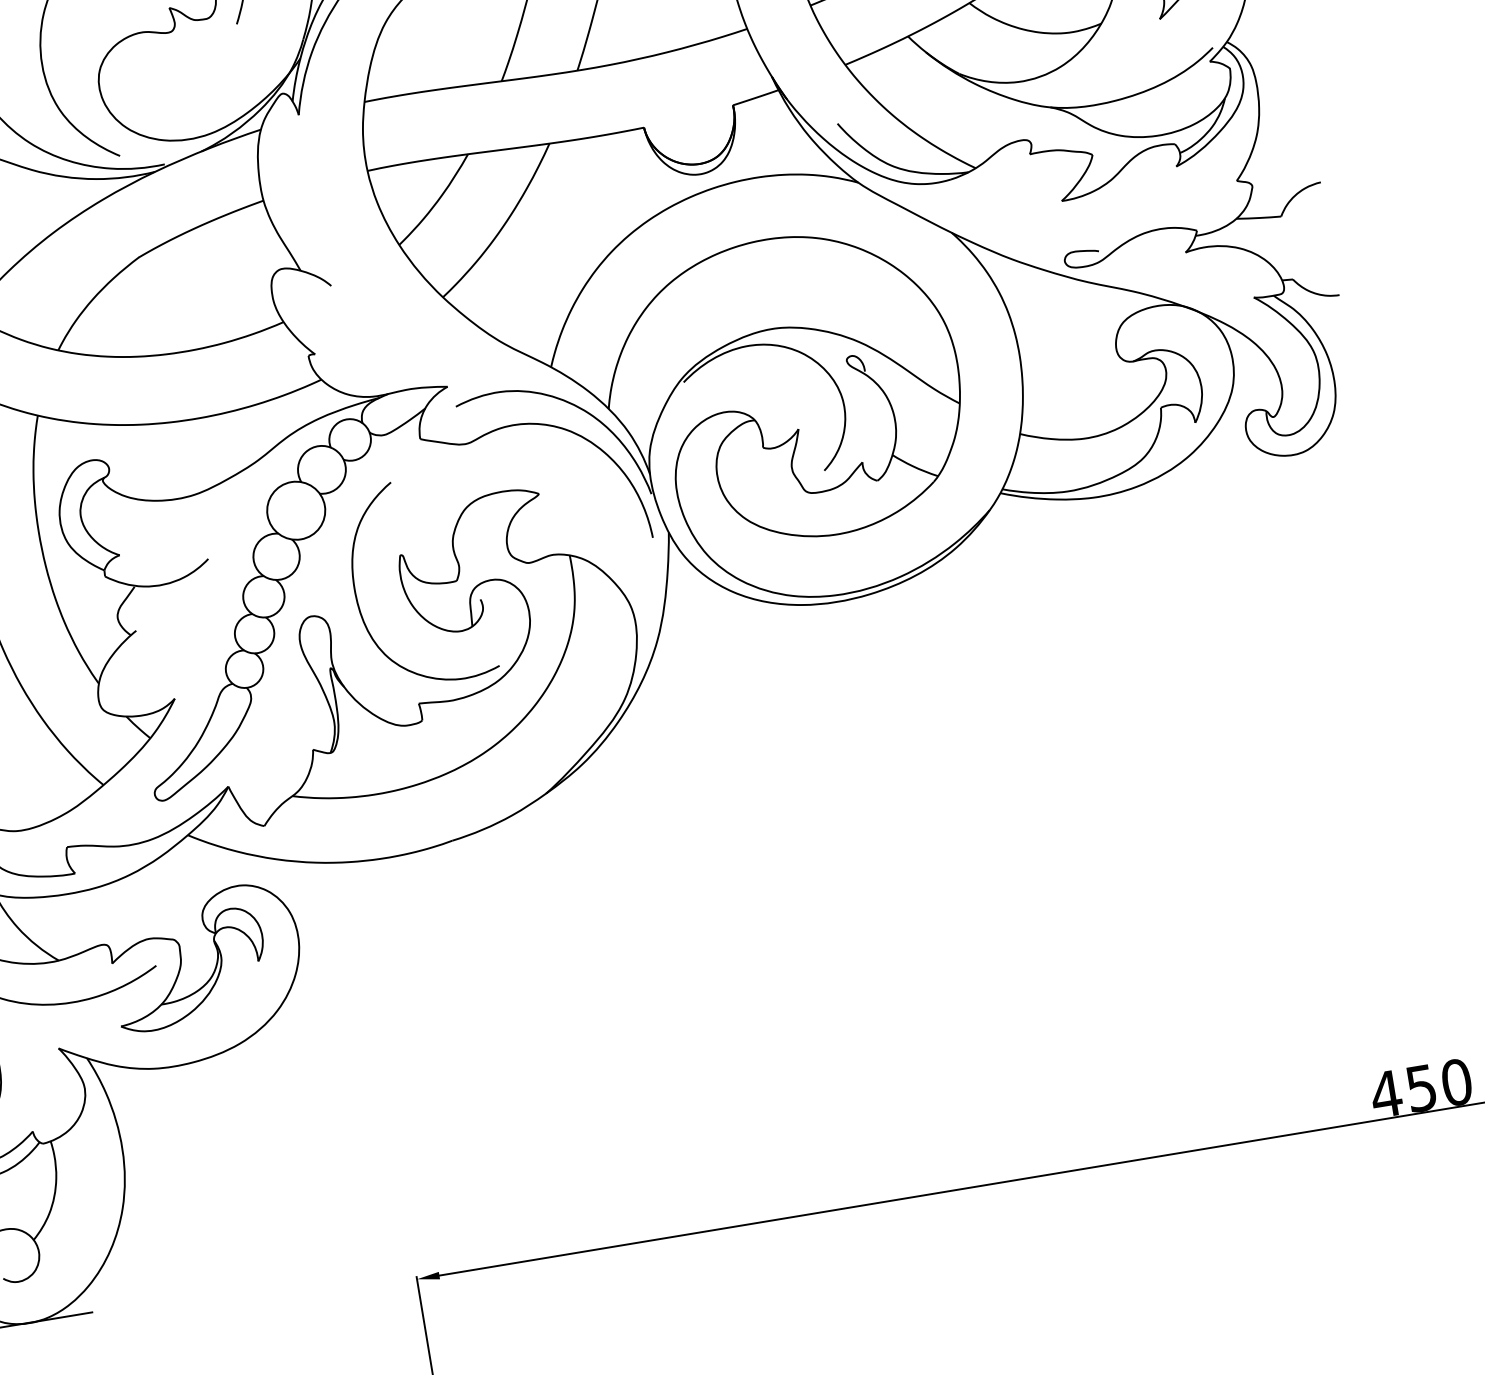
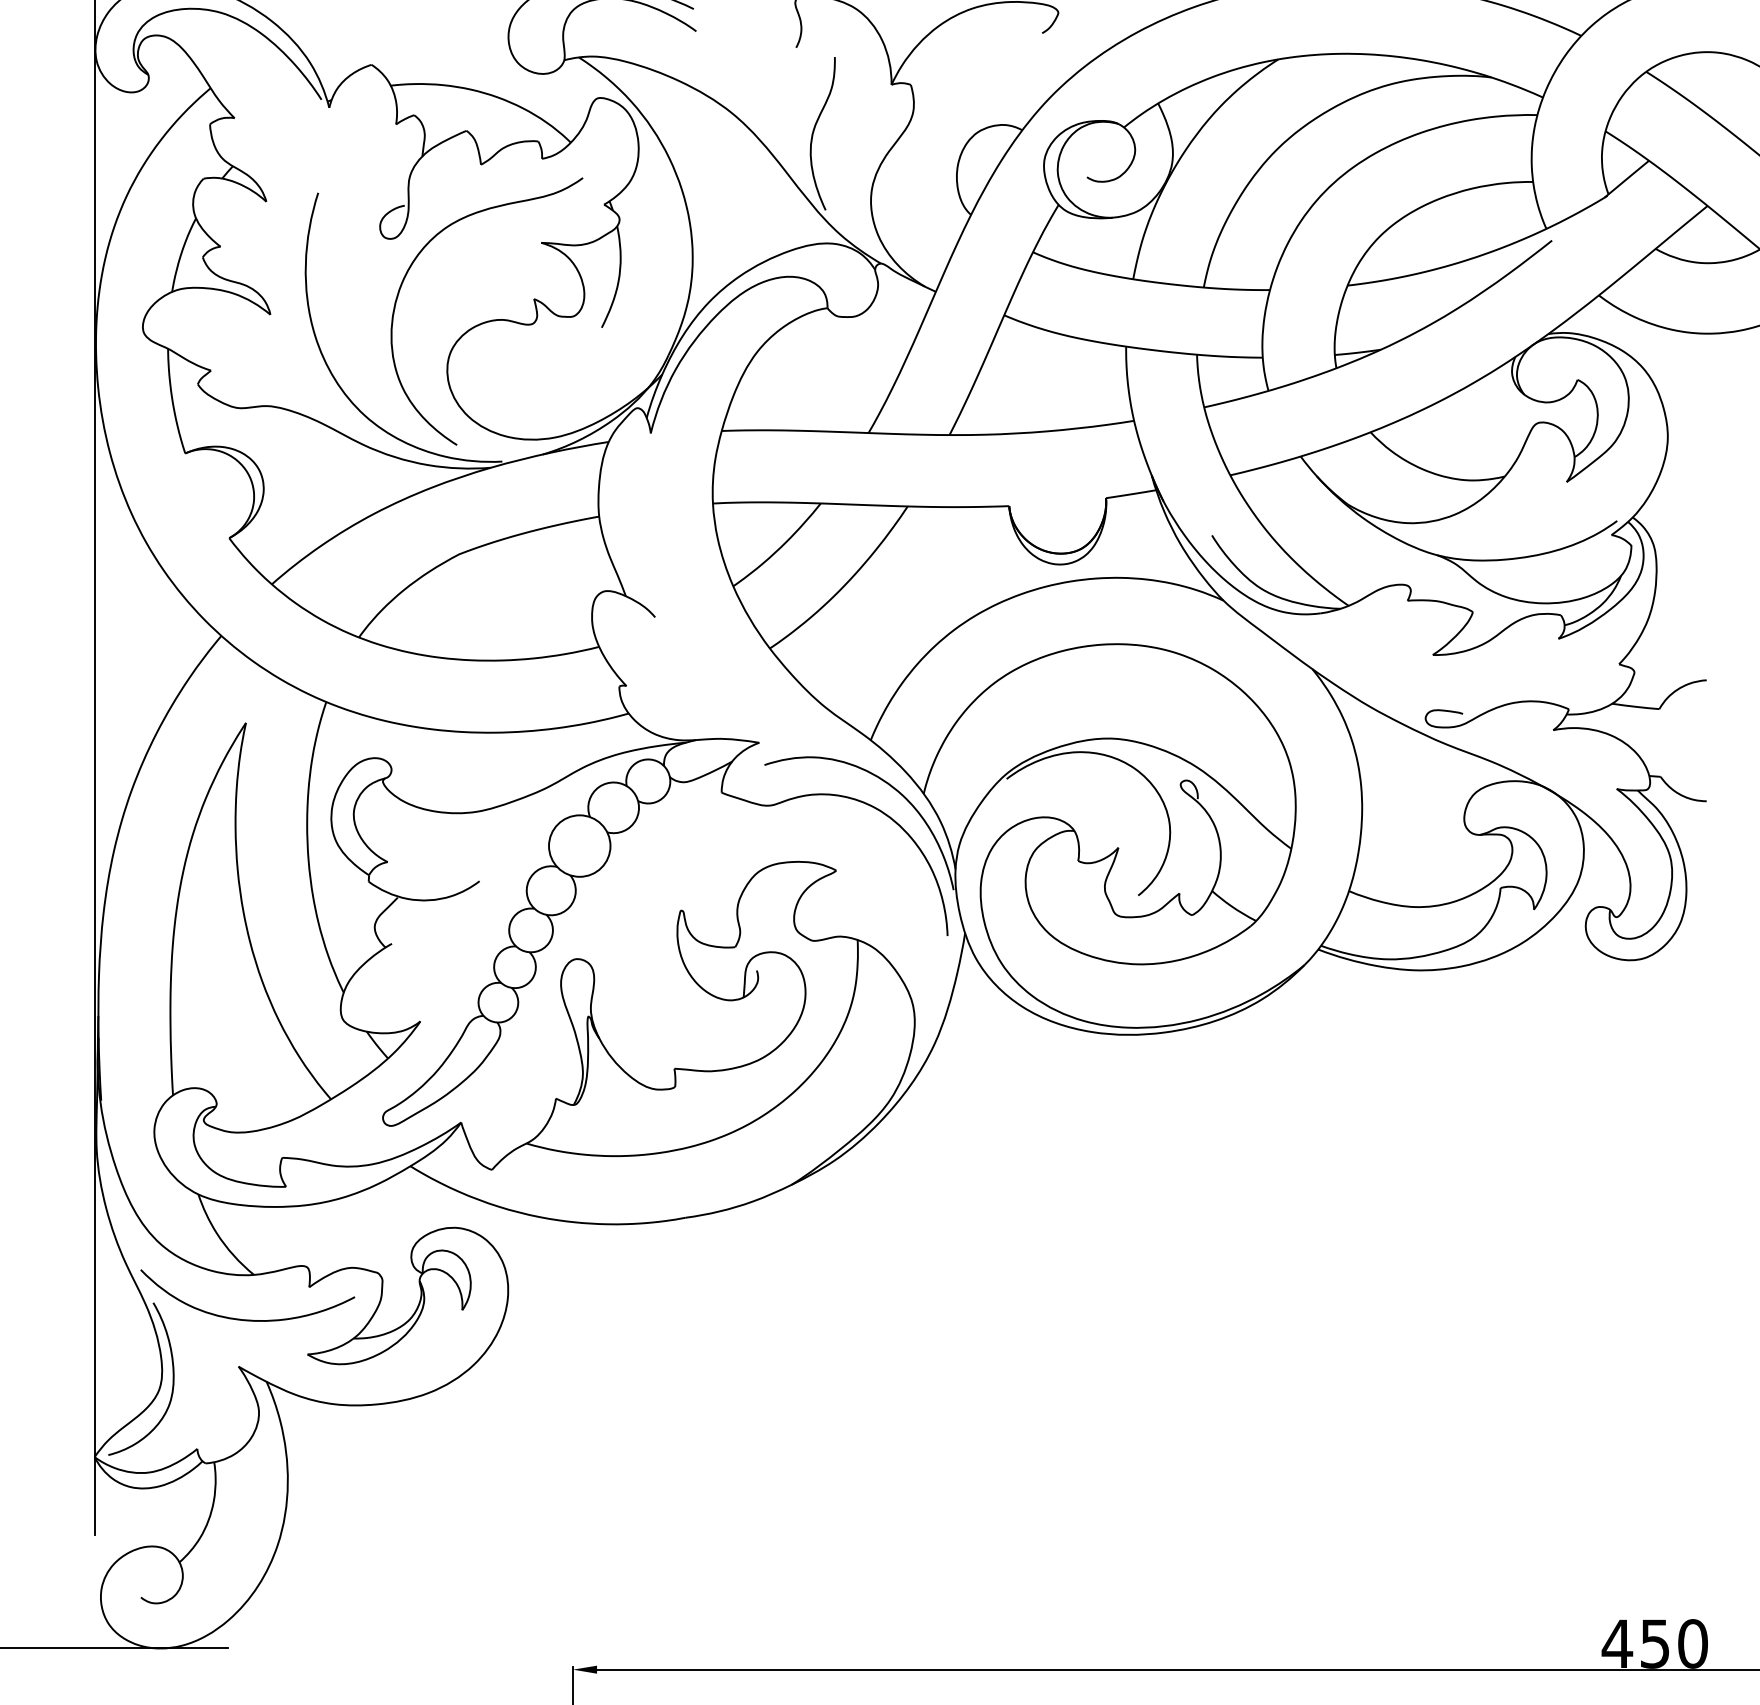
curve: (356, 592) -> (628, 941), removed

